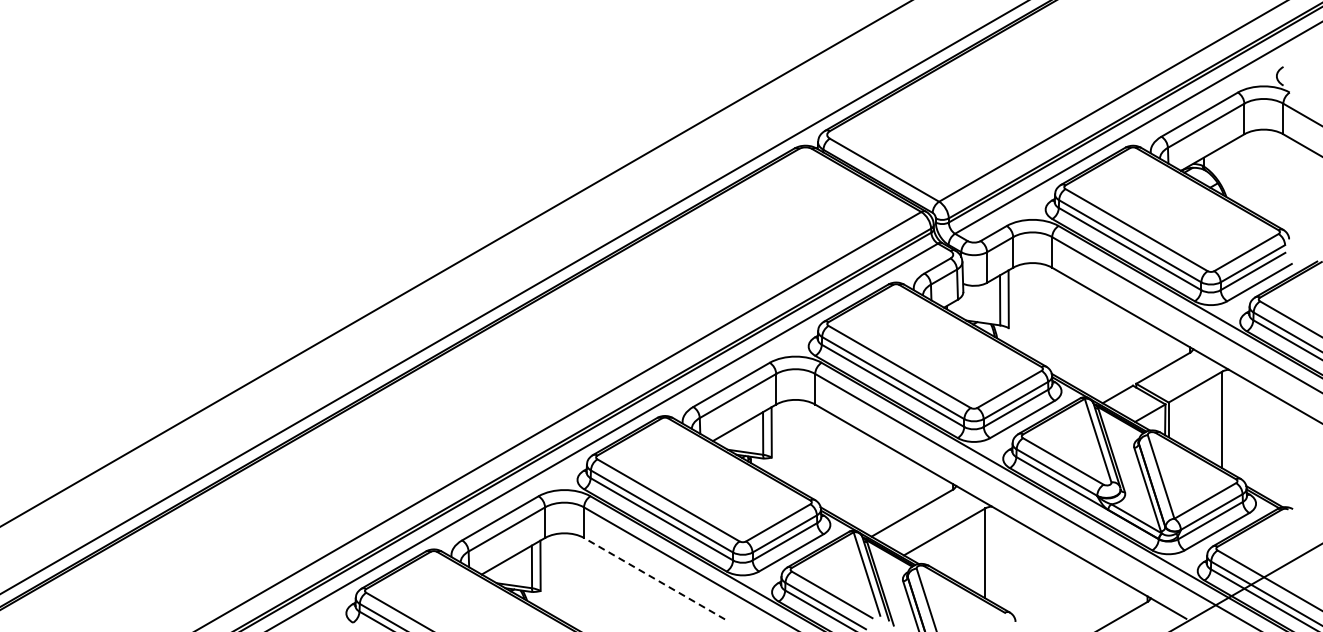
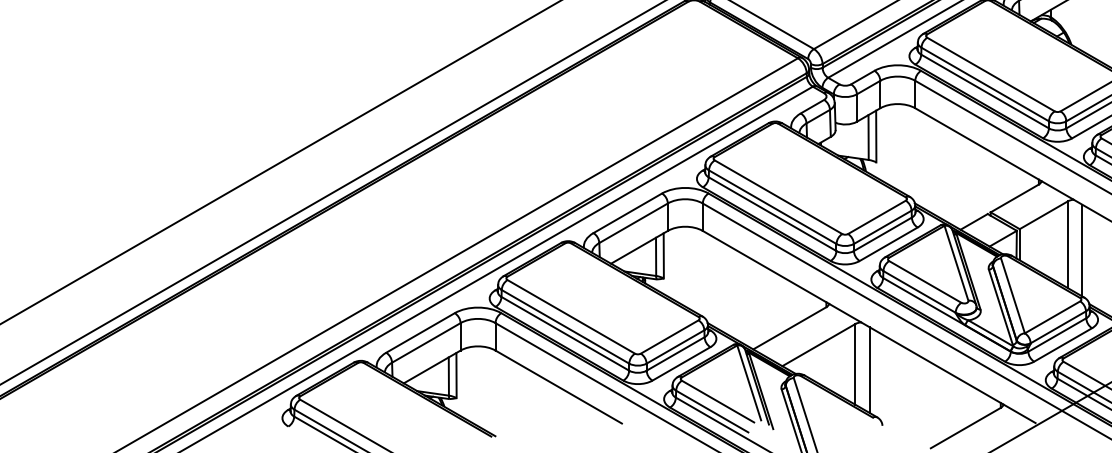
line: (1238, 426) -> (1082, 250), added
line: (1001, 559) -> (869, 369), added
line: (654, 578) -> (558, 386), dashed -> solid

